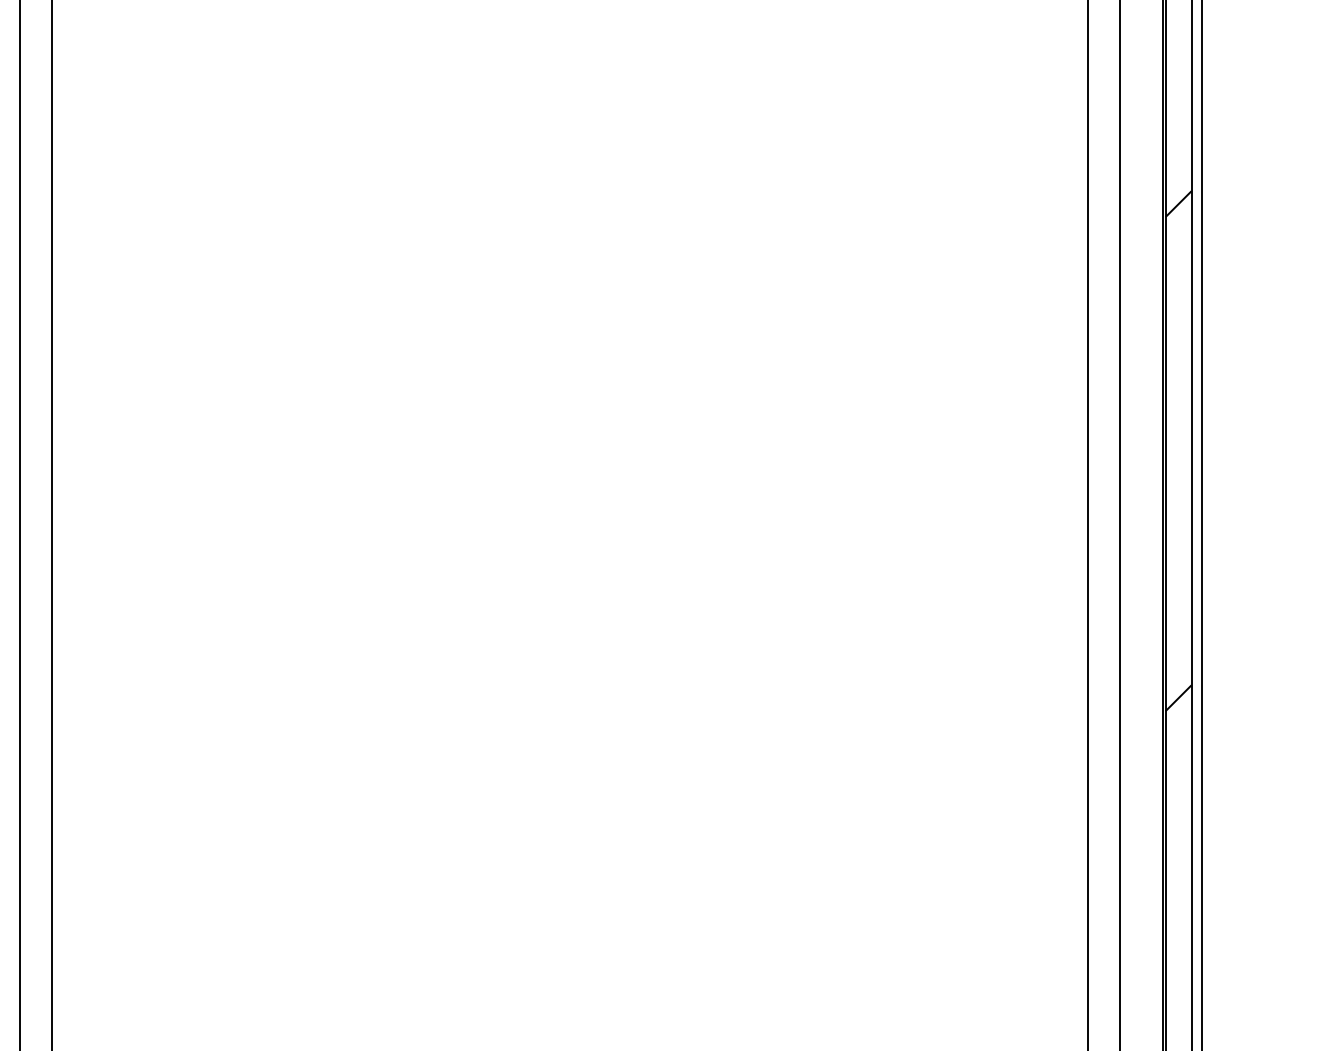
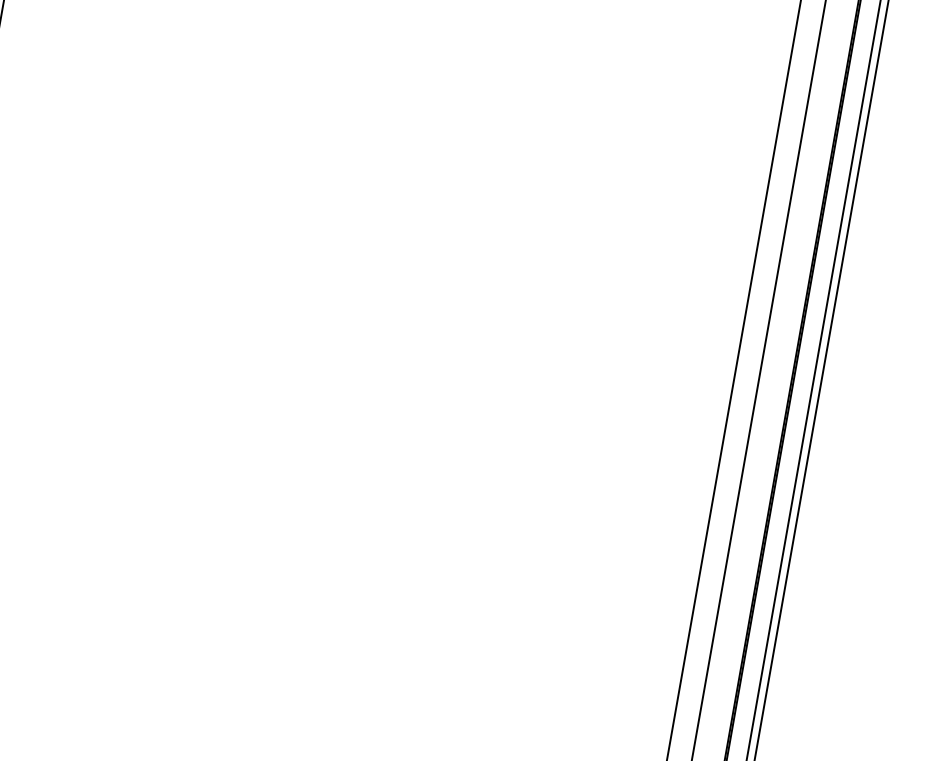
hatch: (1178, 451) -> (801, 394), removed

